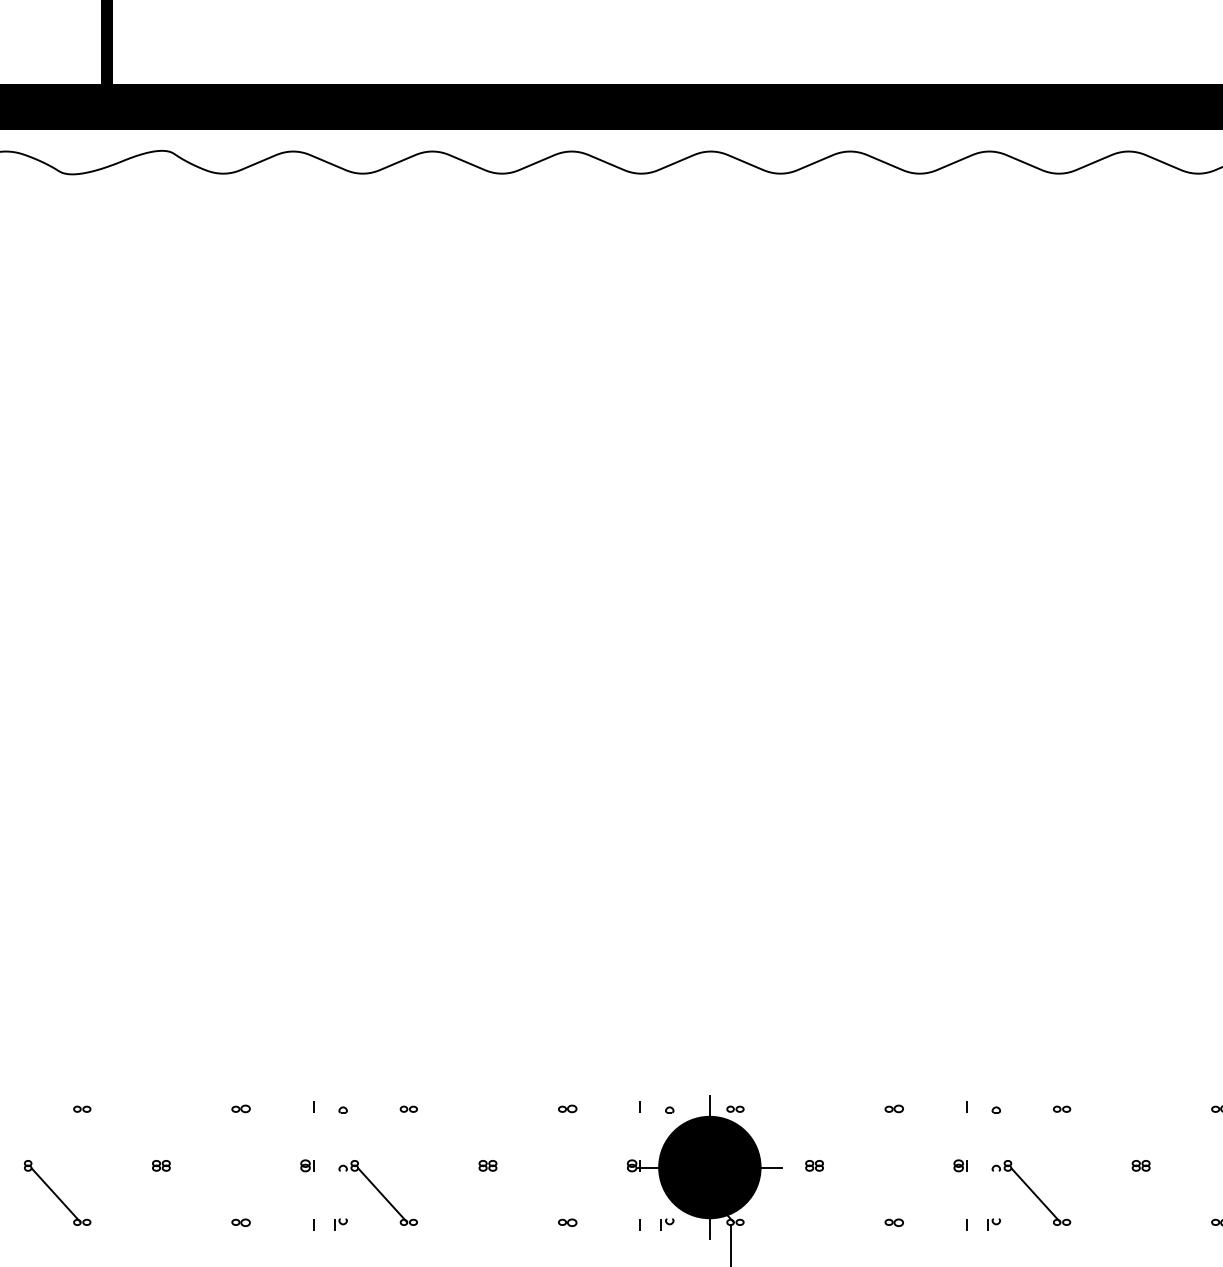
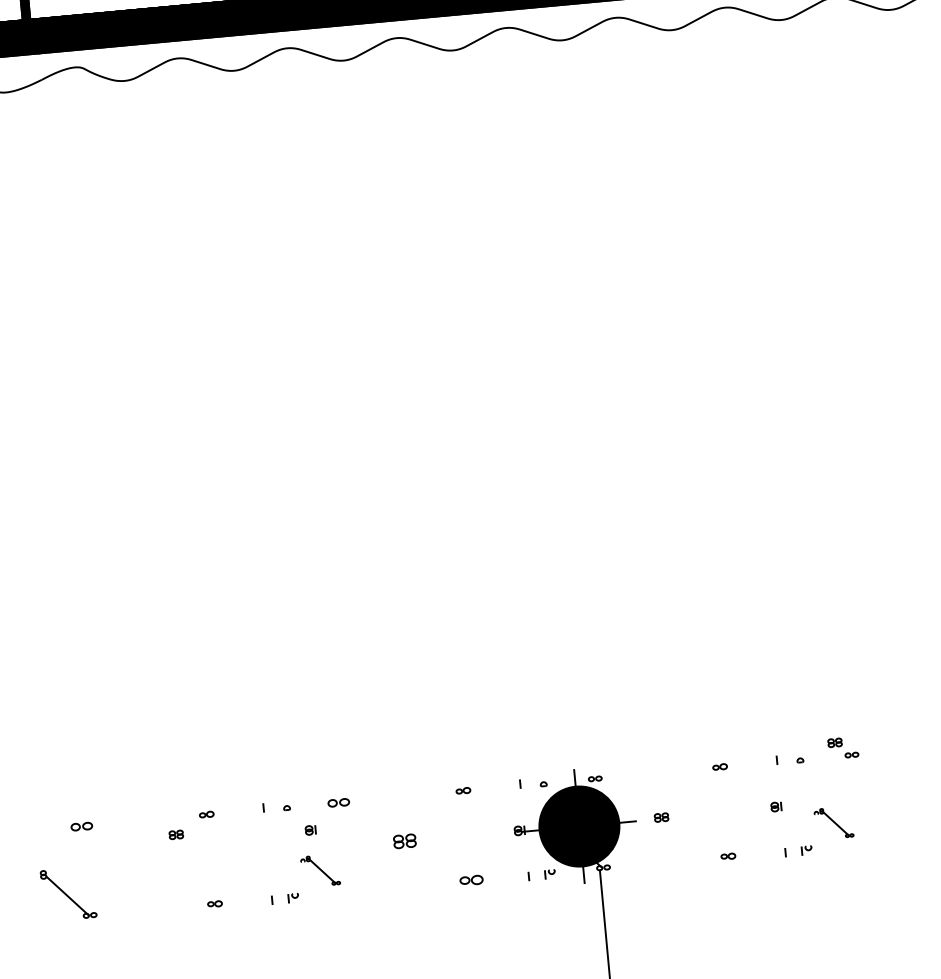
part: (82, 1108) -> (82, 825), size x1.6
part: (408, 1108) -> (338, 802), size x1.6
part: (161, 1165) -> (176, 834), moved
part: (307, 1165) -> (310, 830), moved
part: (487, 1165) -> (404, 841), size x1.6
part: (1140, 1165) -> (834, 742), moved
part: (377, 1192) -> (320, 870), size x0.6
part: (1031, 1192) -> (834, 822), size x0.6
part: (567, 1222) -> (471, 880), size x1.6

